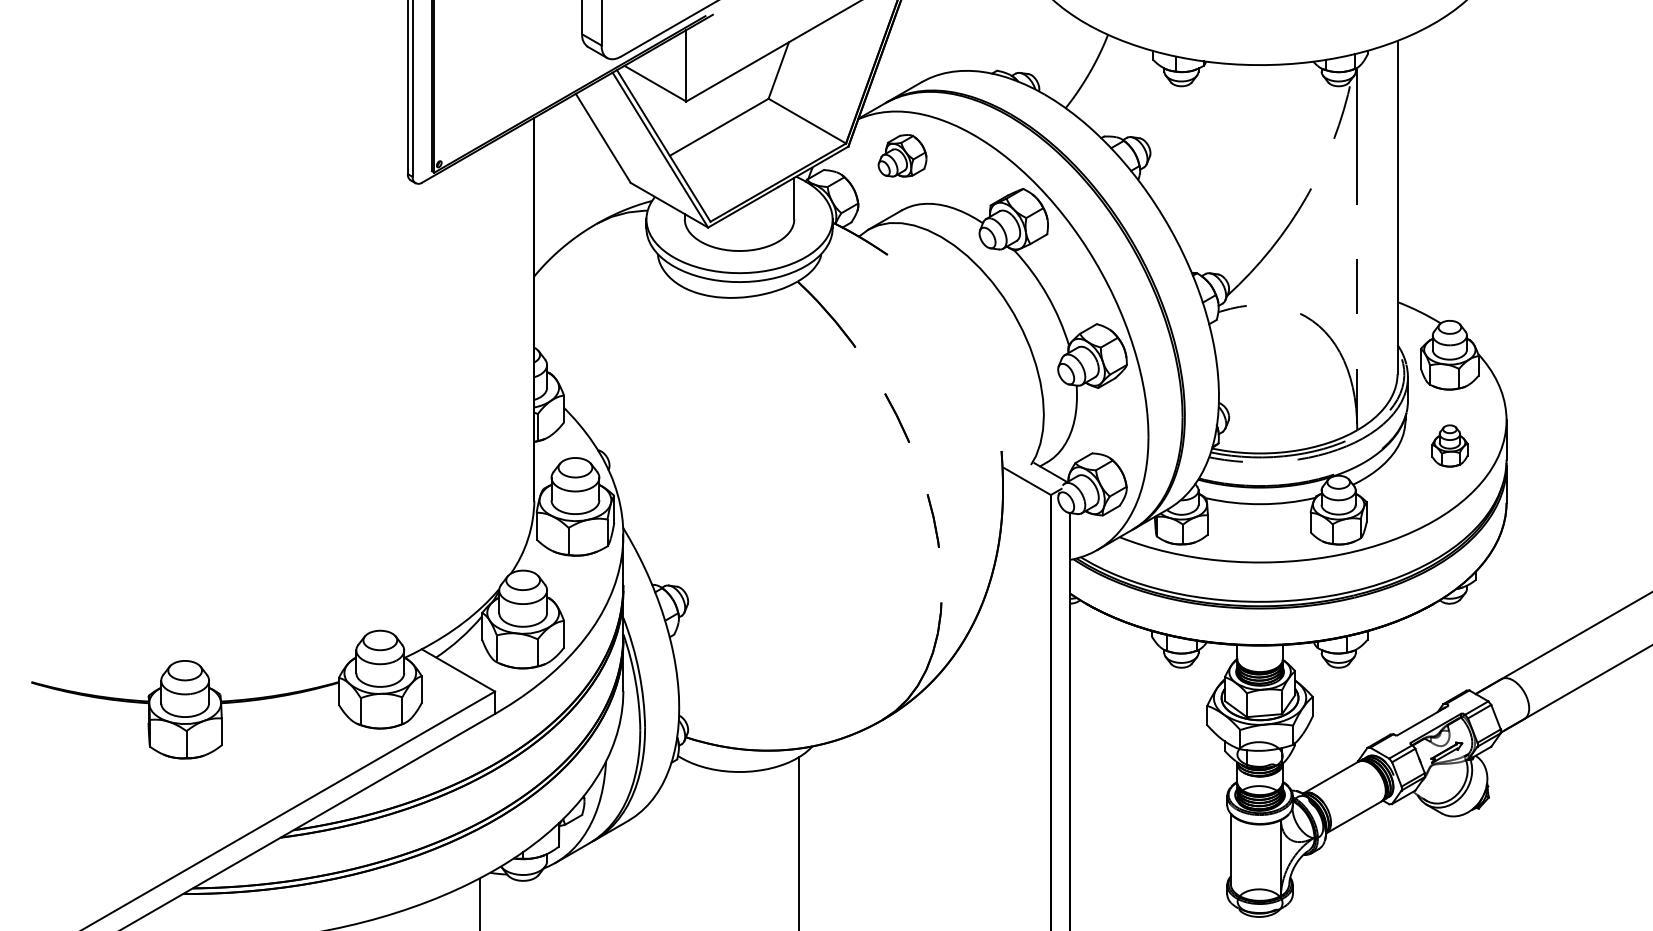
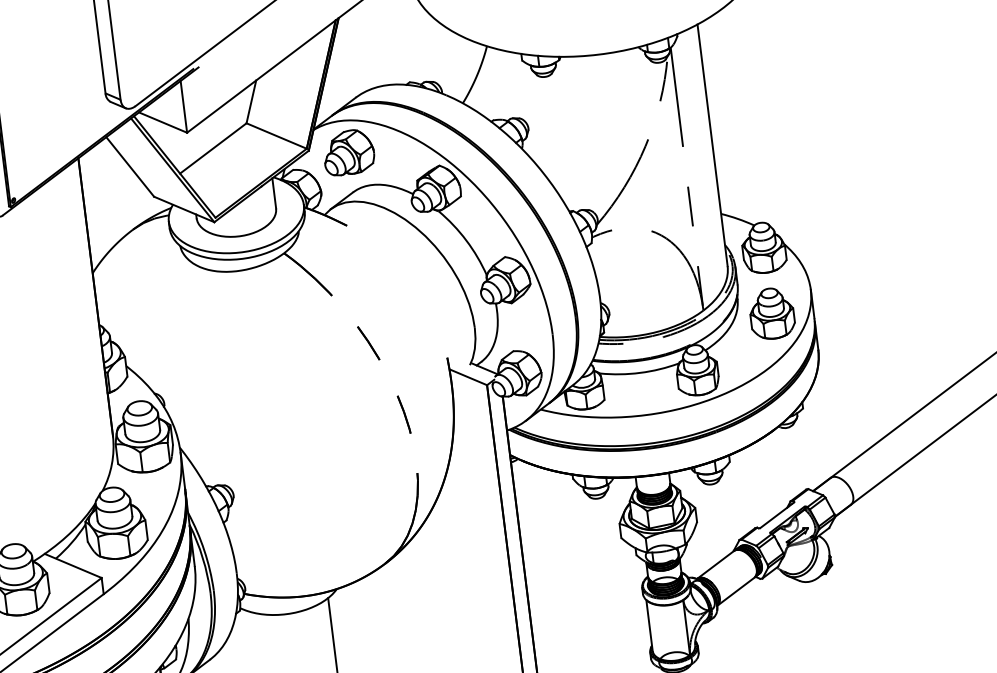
part: (902, 155) -> (348, 152), size x1.43
part: (1449, 445) -> (771, 313), size x1.67

